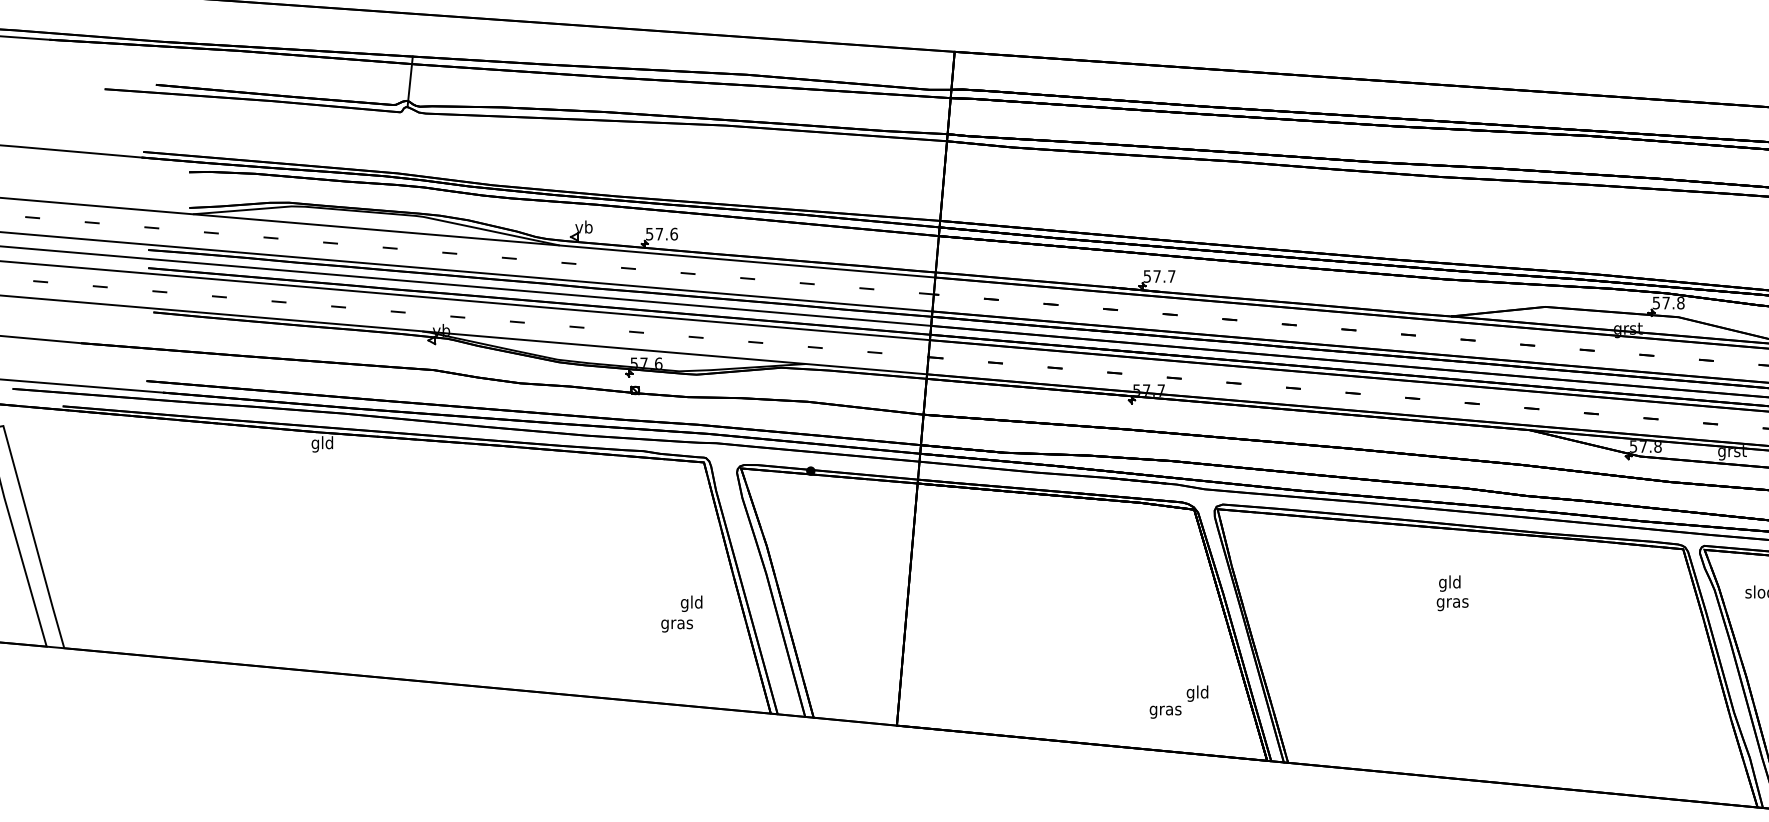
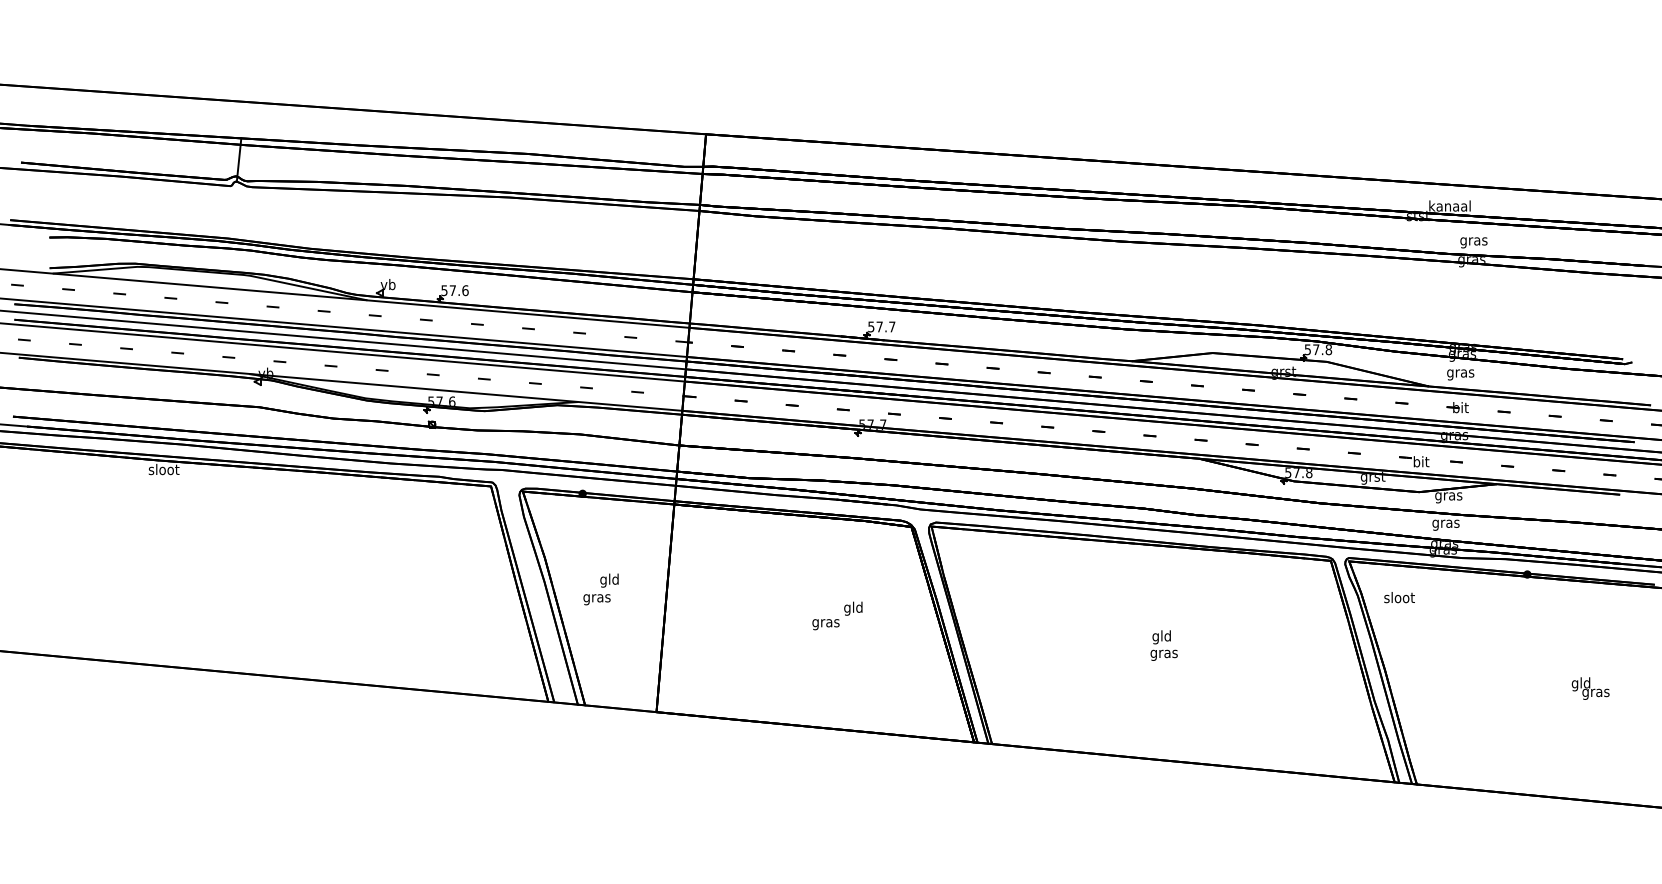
text: (322, 443) -> (163, 470), gld -> sloot
text: (1451, 593) -> (1163, 645), moved
text: (681, 614) -> (600, 589), moved
text: (1179, 701) -> (837, 615), moved

